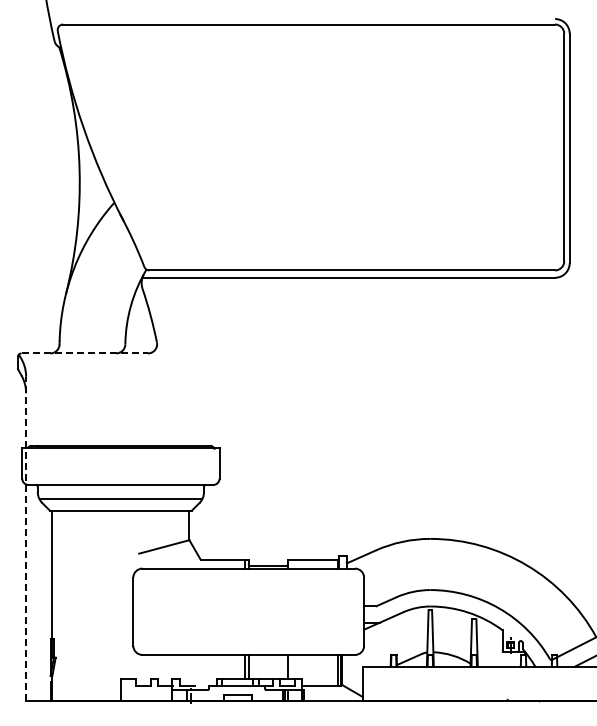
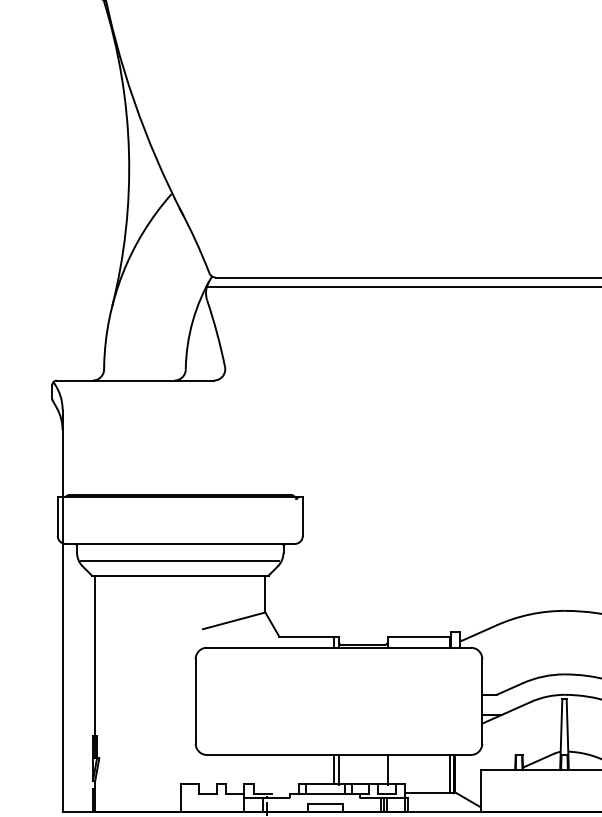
line: (85, 353) -> (136, 380), dashed -> solid
line: (26, 538) -> (63, 610), dashed -> solid

